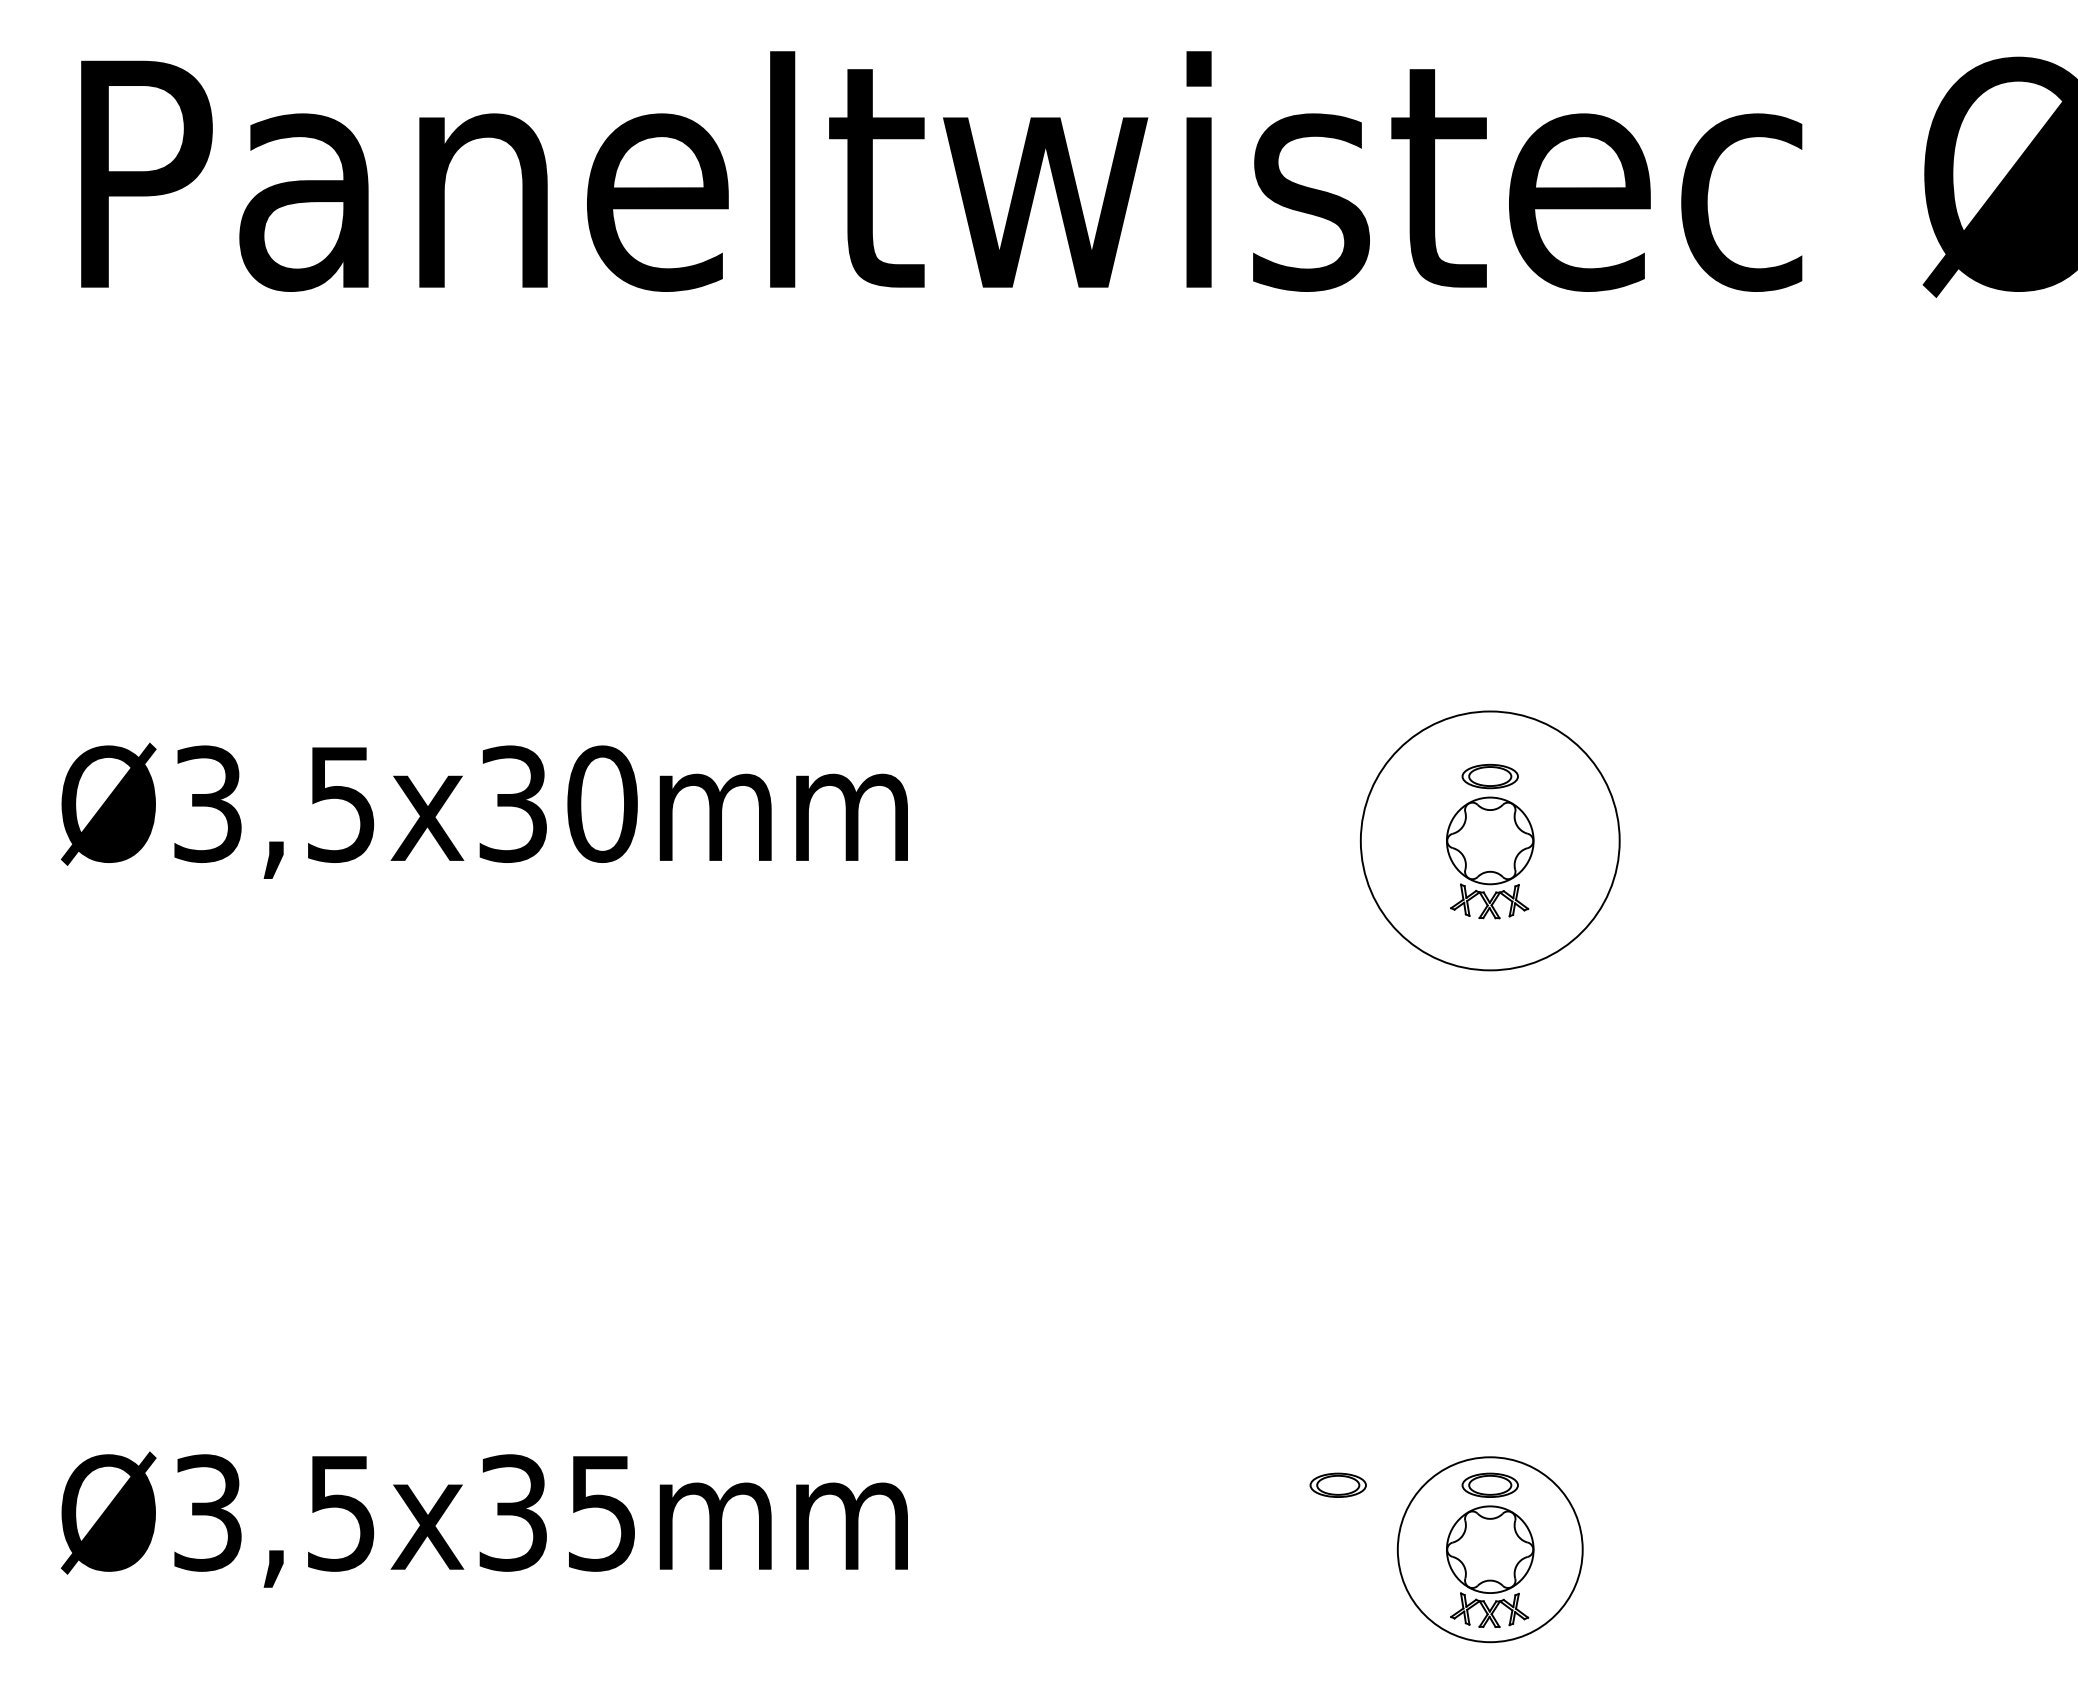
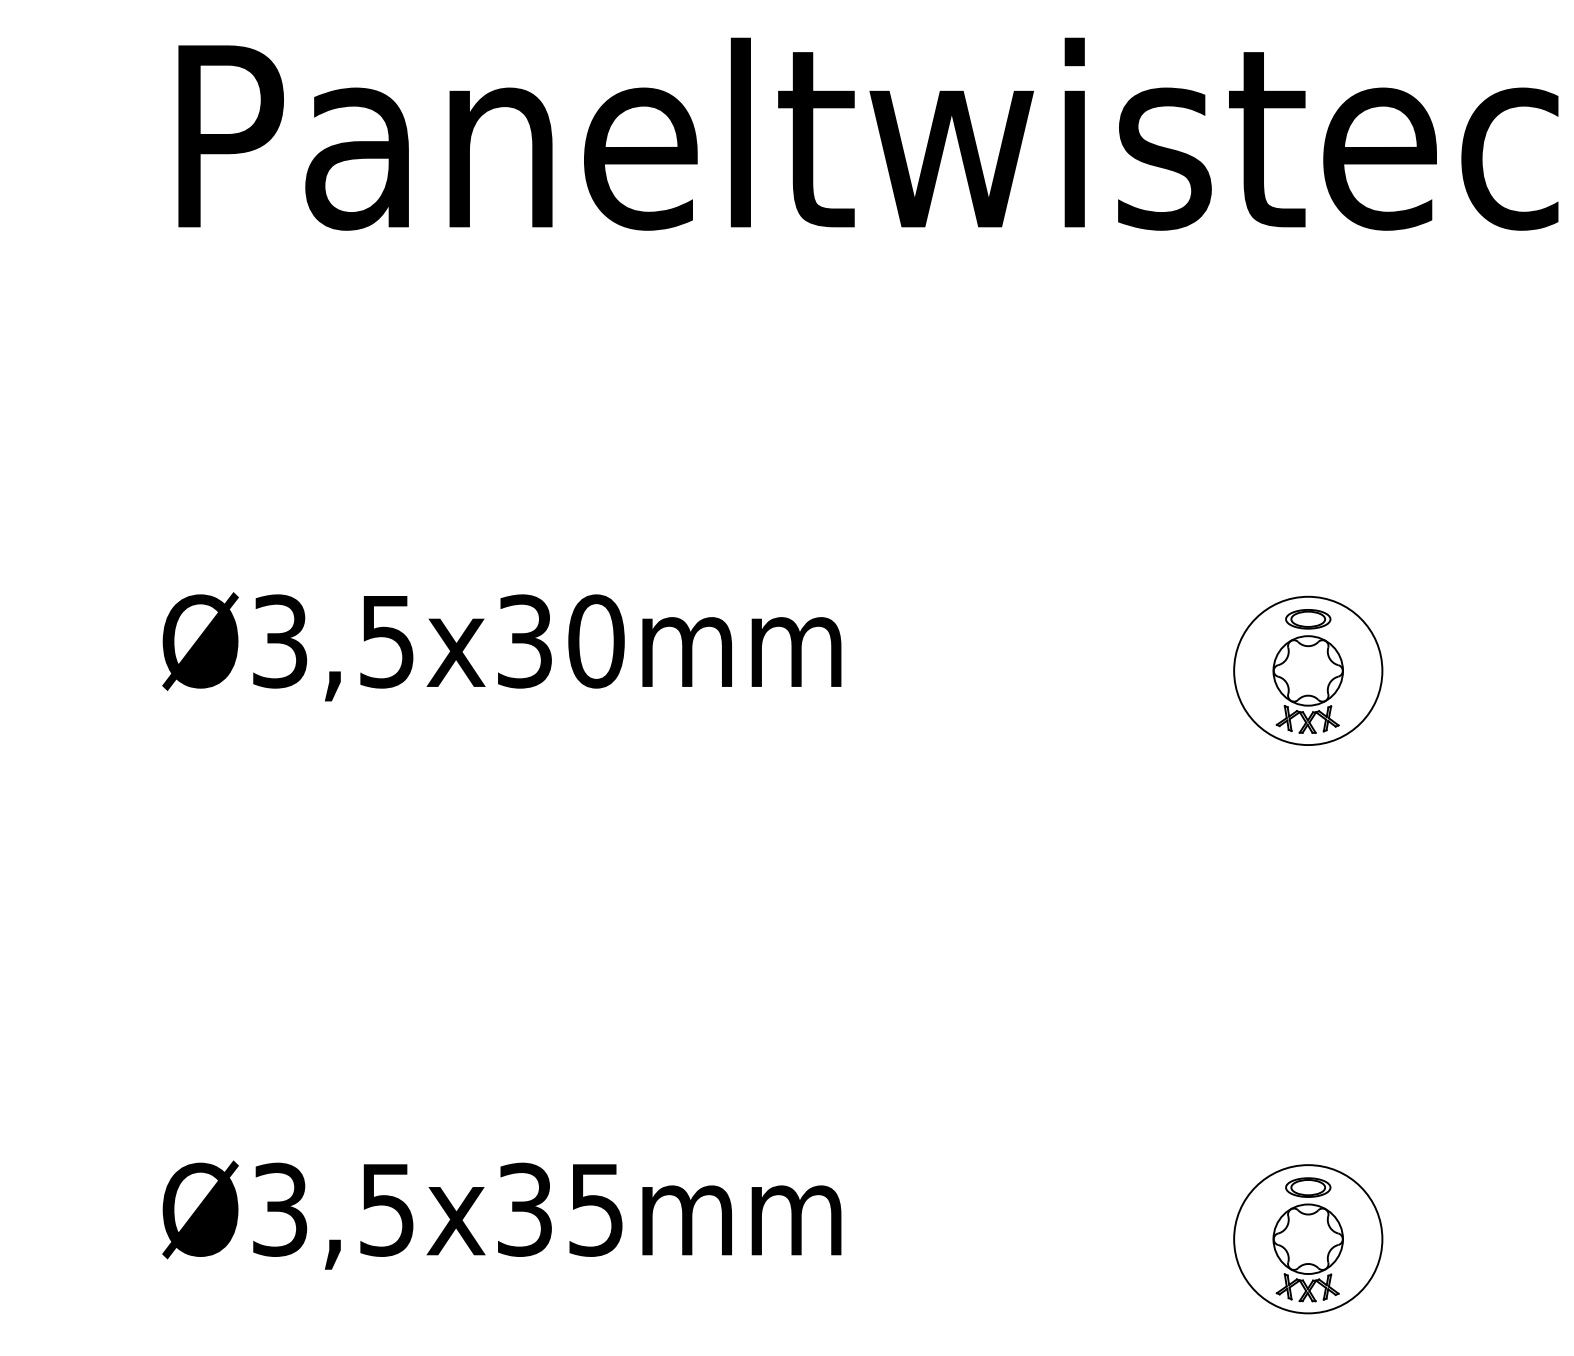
circle: (1489, 840) -> (1307, 670), size x0.71
part: (1337, 1484) -> (1185, 1186), removed

